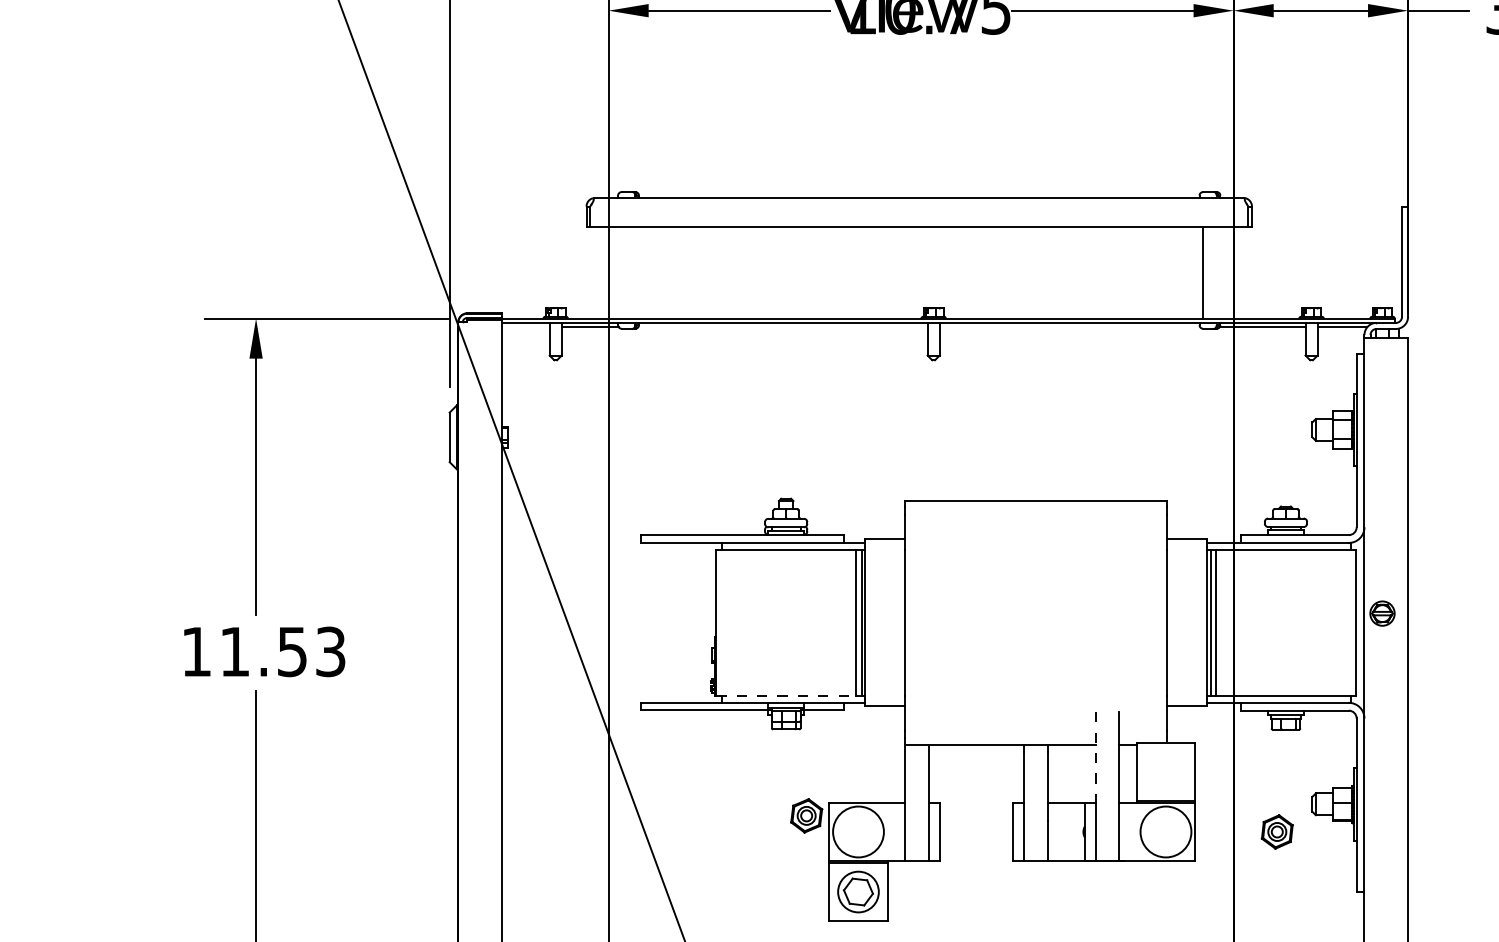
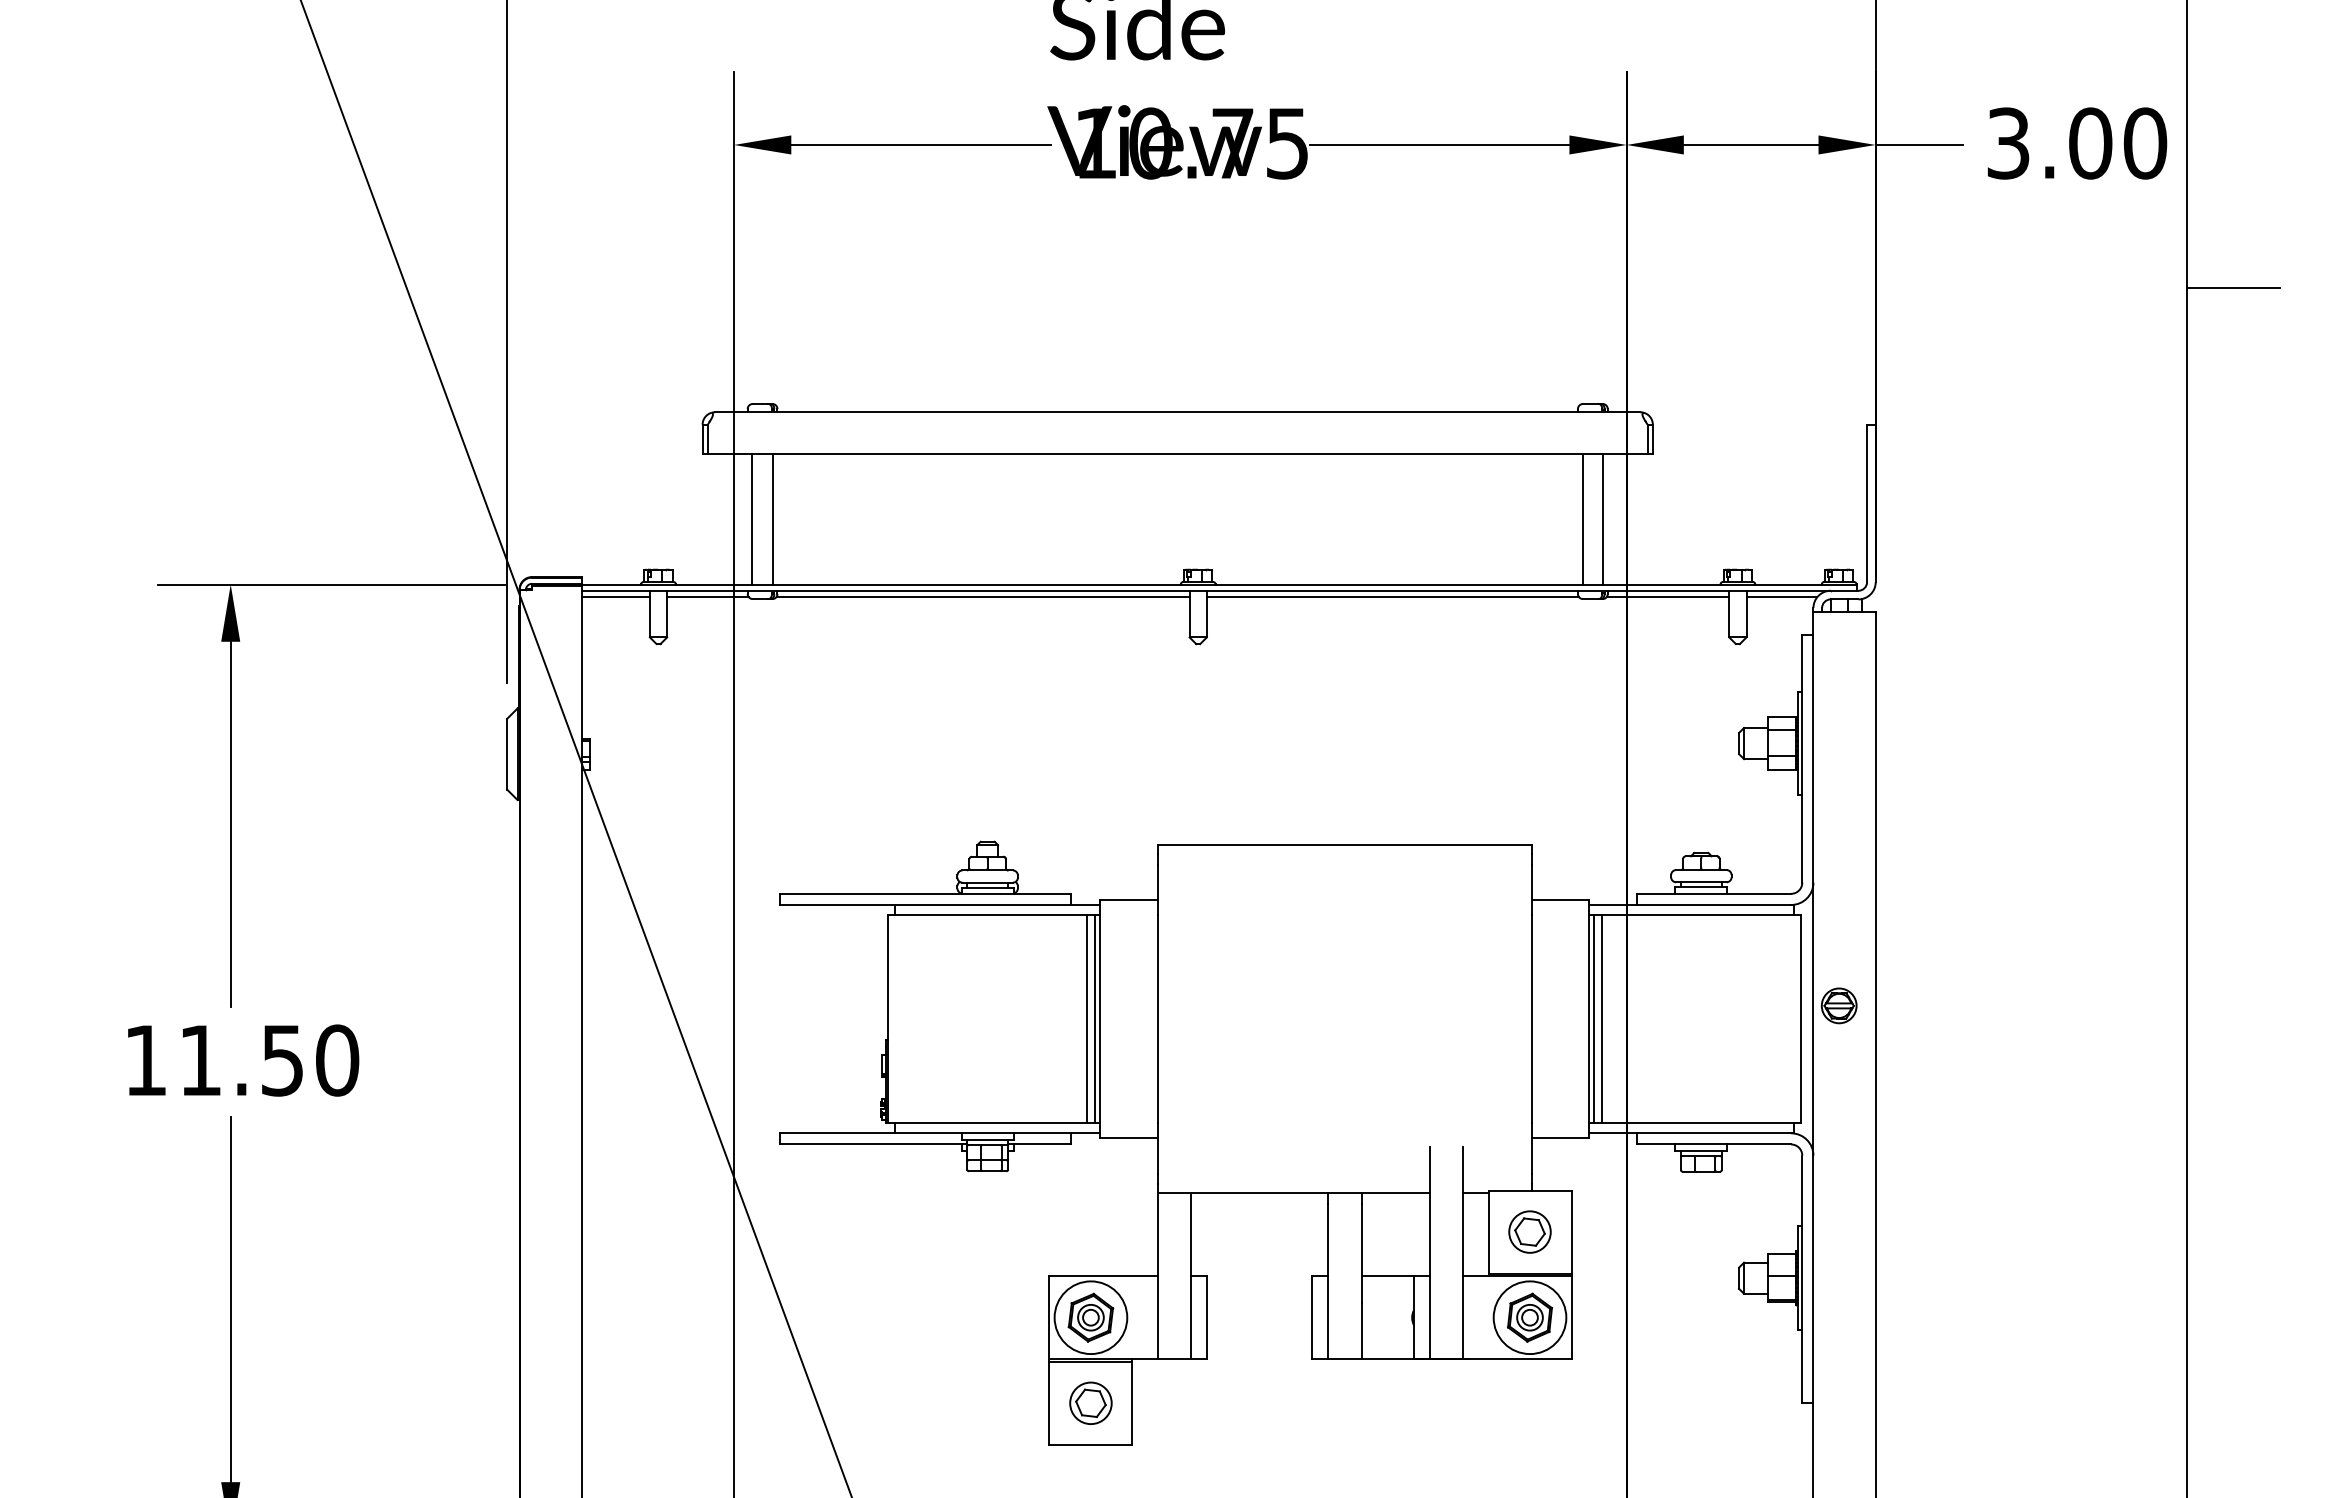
line: (621, 272) -> (752, 518), added
line: (635, 272) -> (772, 518), added
line: (1217, 272) -> (1603, 518), added
line: (525, 326) -> (615, 596), added
line: (782, 326) -> (982, 596), added
line: (1069, 326) -> (1392, 596), added
text: (330, 651) -> (337, 1060), 11.53 -> 11.50
line: (786, 695) -> (987, 1122), dashed -> solid
line: (1095, 757) -> (1429, 1211), dashed -> solid
part: (1165, 771) -> (1529, 1231), added
part: (806, 815) -> (1090, 1317), moved
part: (1276, 831) -> (1529, 1317), moved
part: (858, 891) -> (1090, 1402), size x0.71

